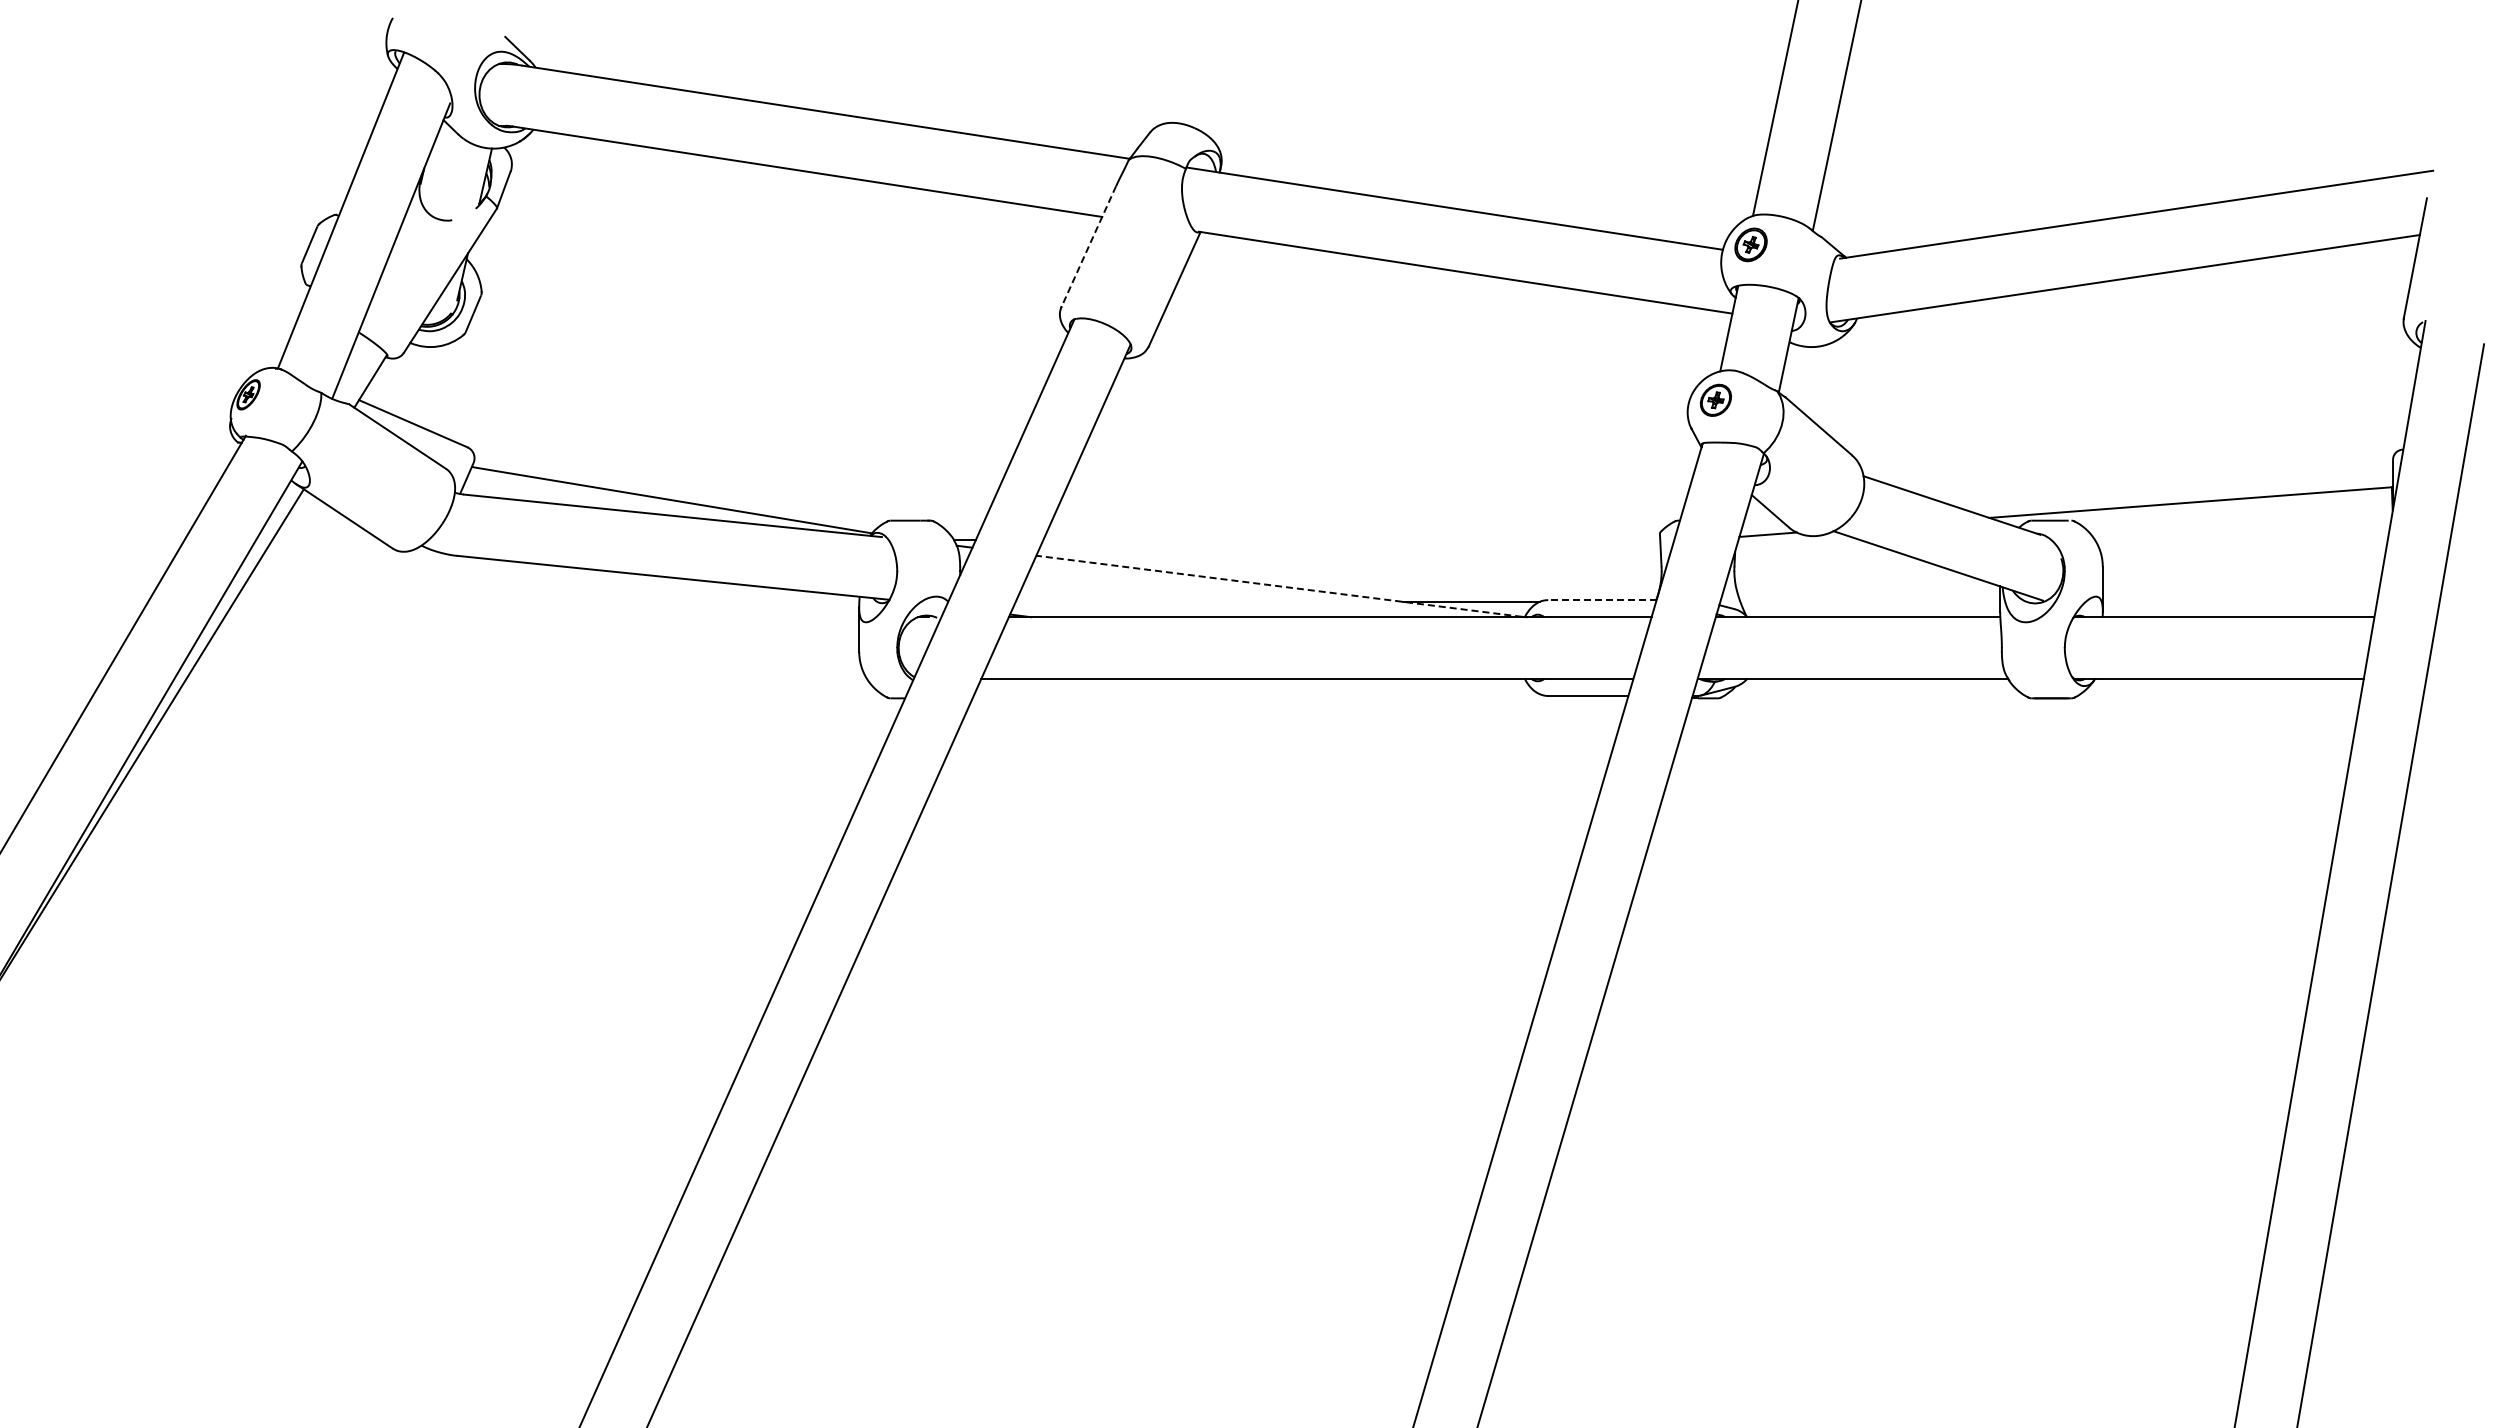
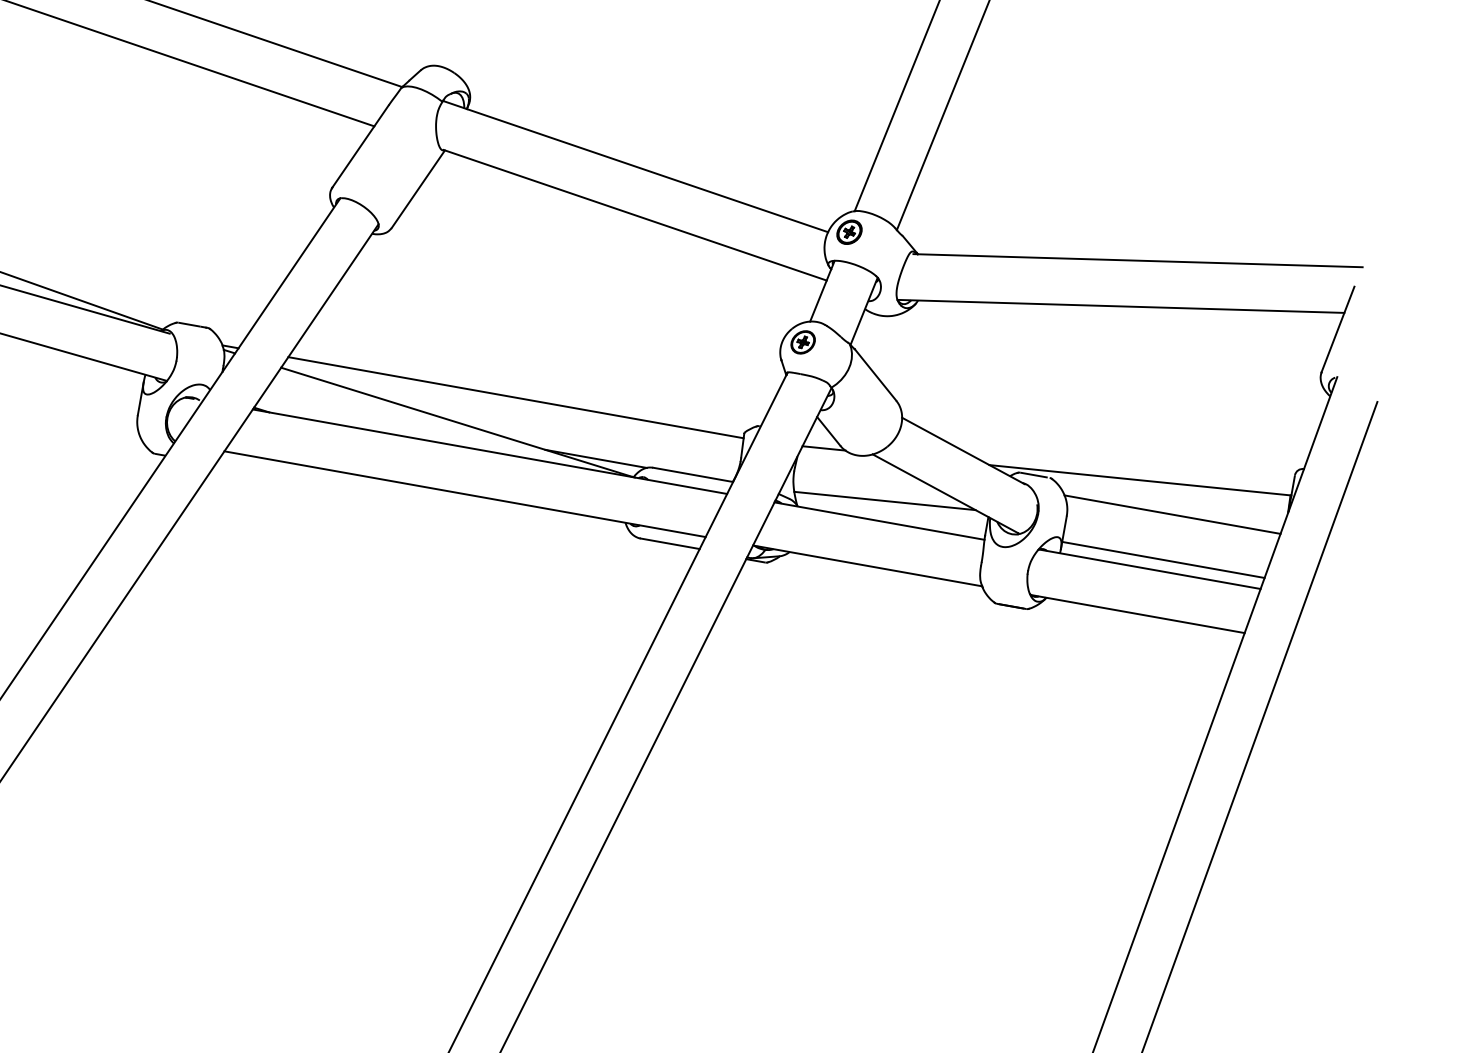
line: (1088, 247) -> (360, 147), dashed -> solid
line: (1351, 540) -> (515, 397), added
line: (2241, 540) -> (1172, 514), added
line: (1279, 586) -> (456, 422), dashed -> solid
line: (1860, 589) -> (884, 500), added
line: (1601, 600) -> (692, 475), dashed -> solid
line: (2239, 601) -> (1163, 559), added

